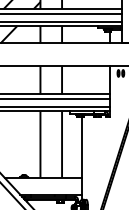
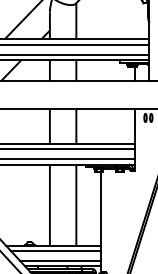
line: (45, 182) -> (56, 251), added
line: (49, 189) -> (60, 260), added

